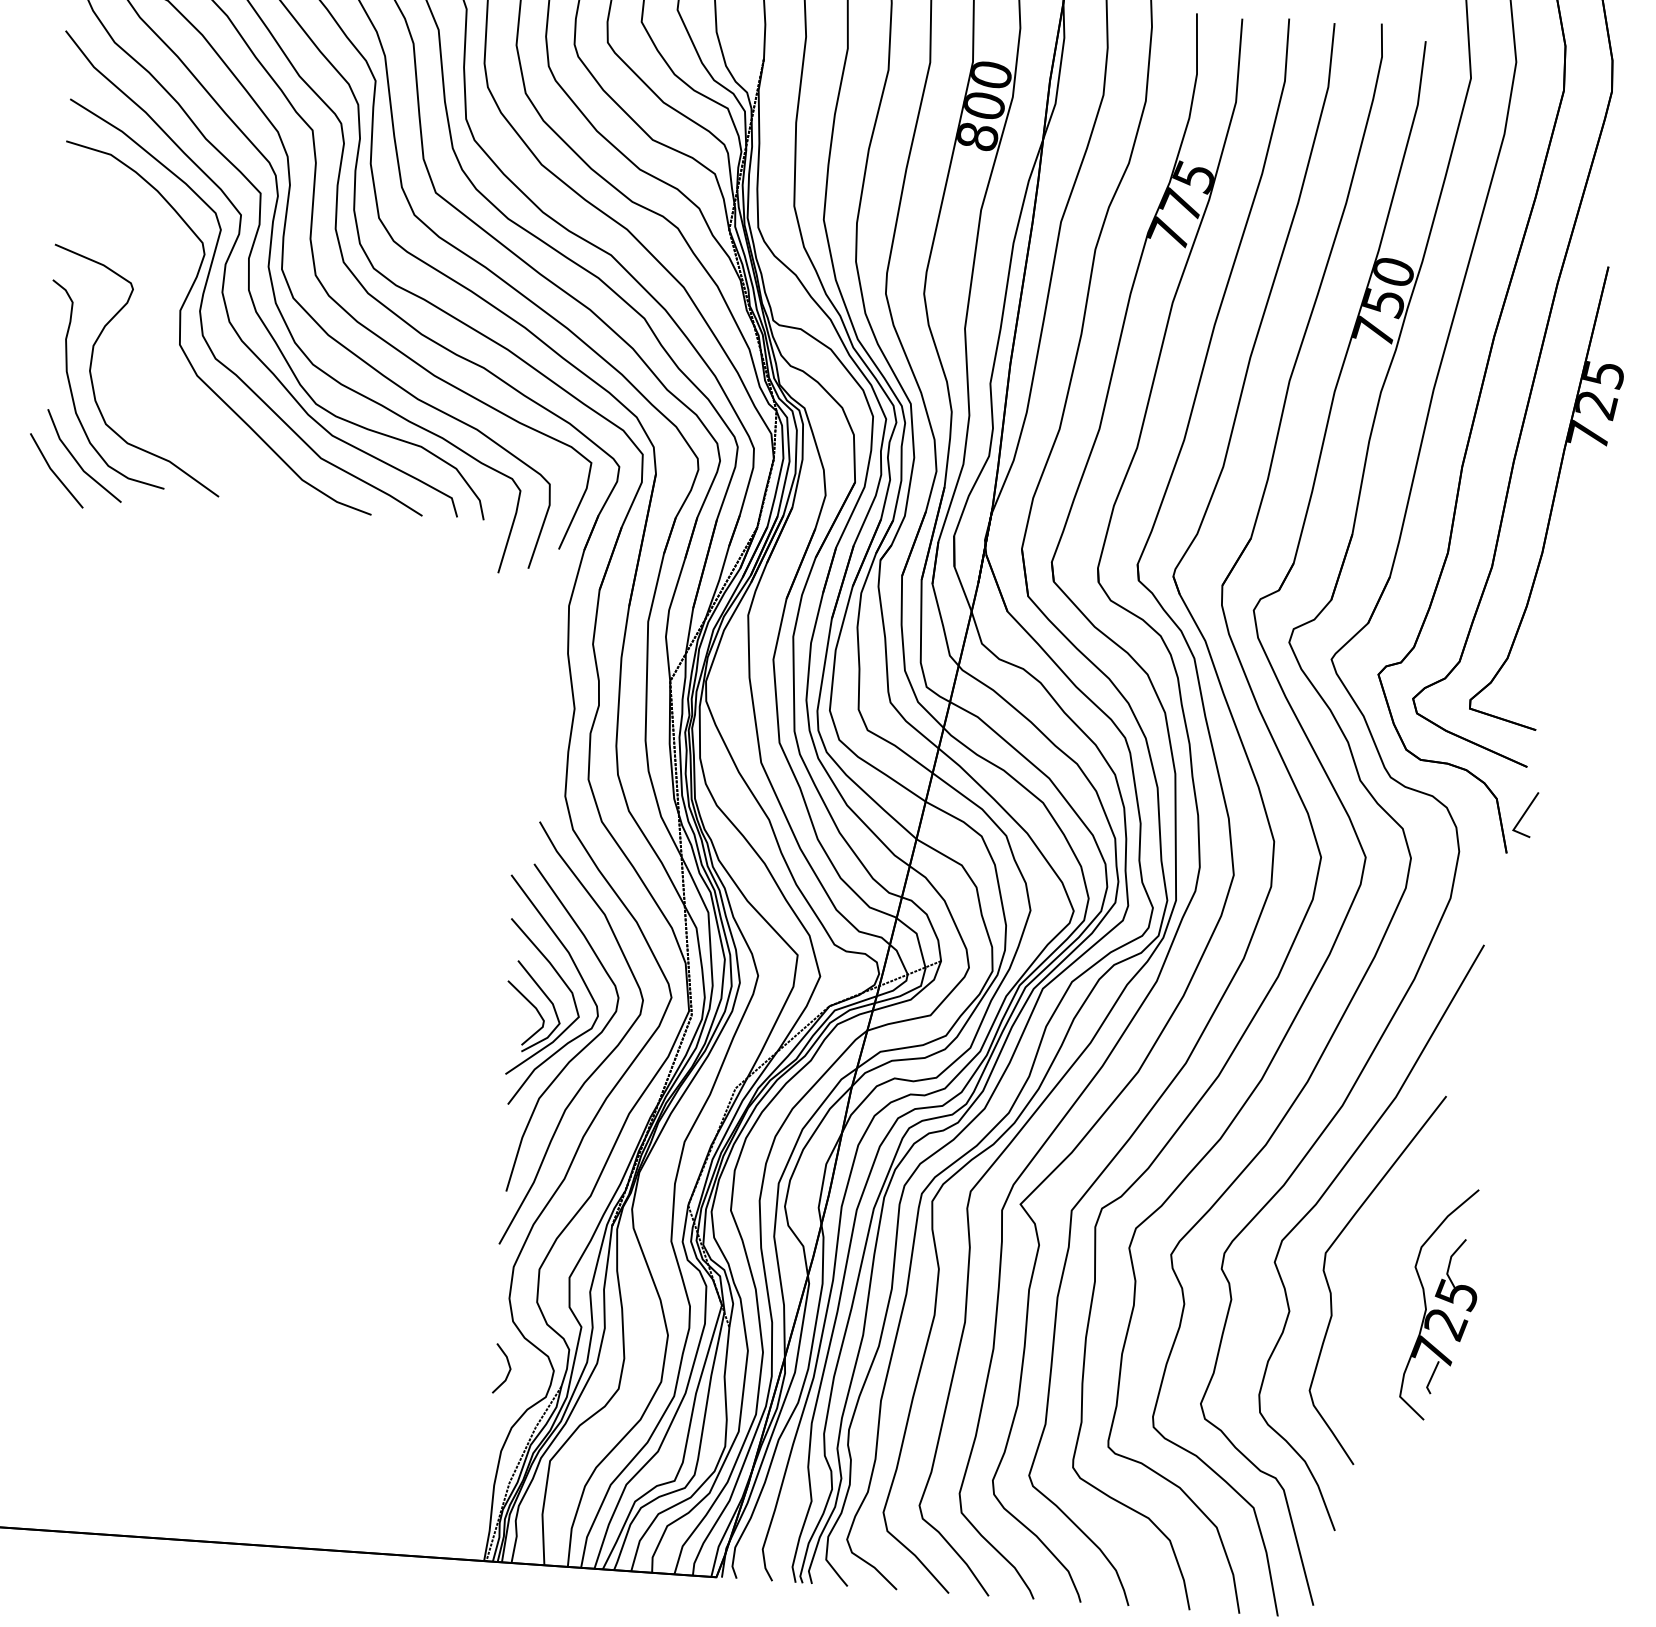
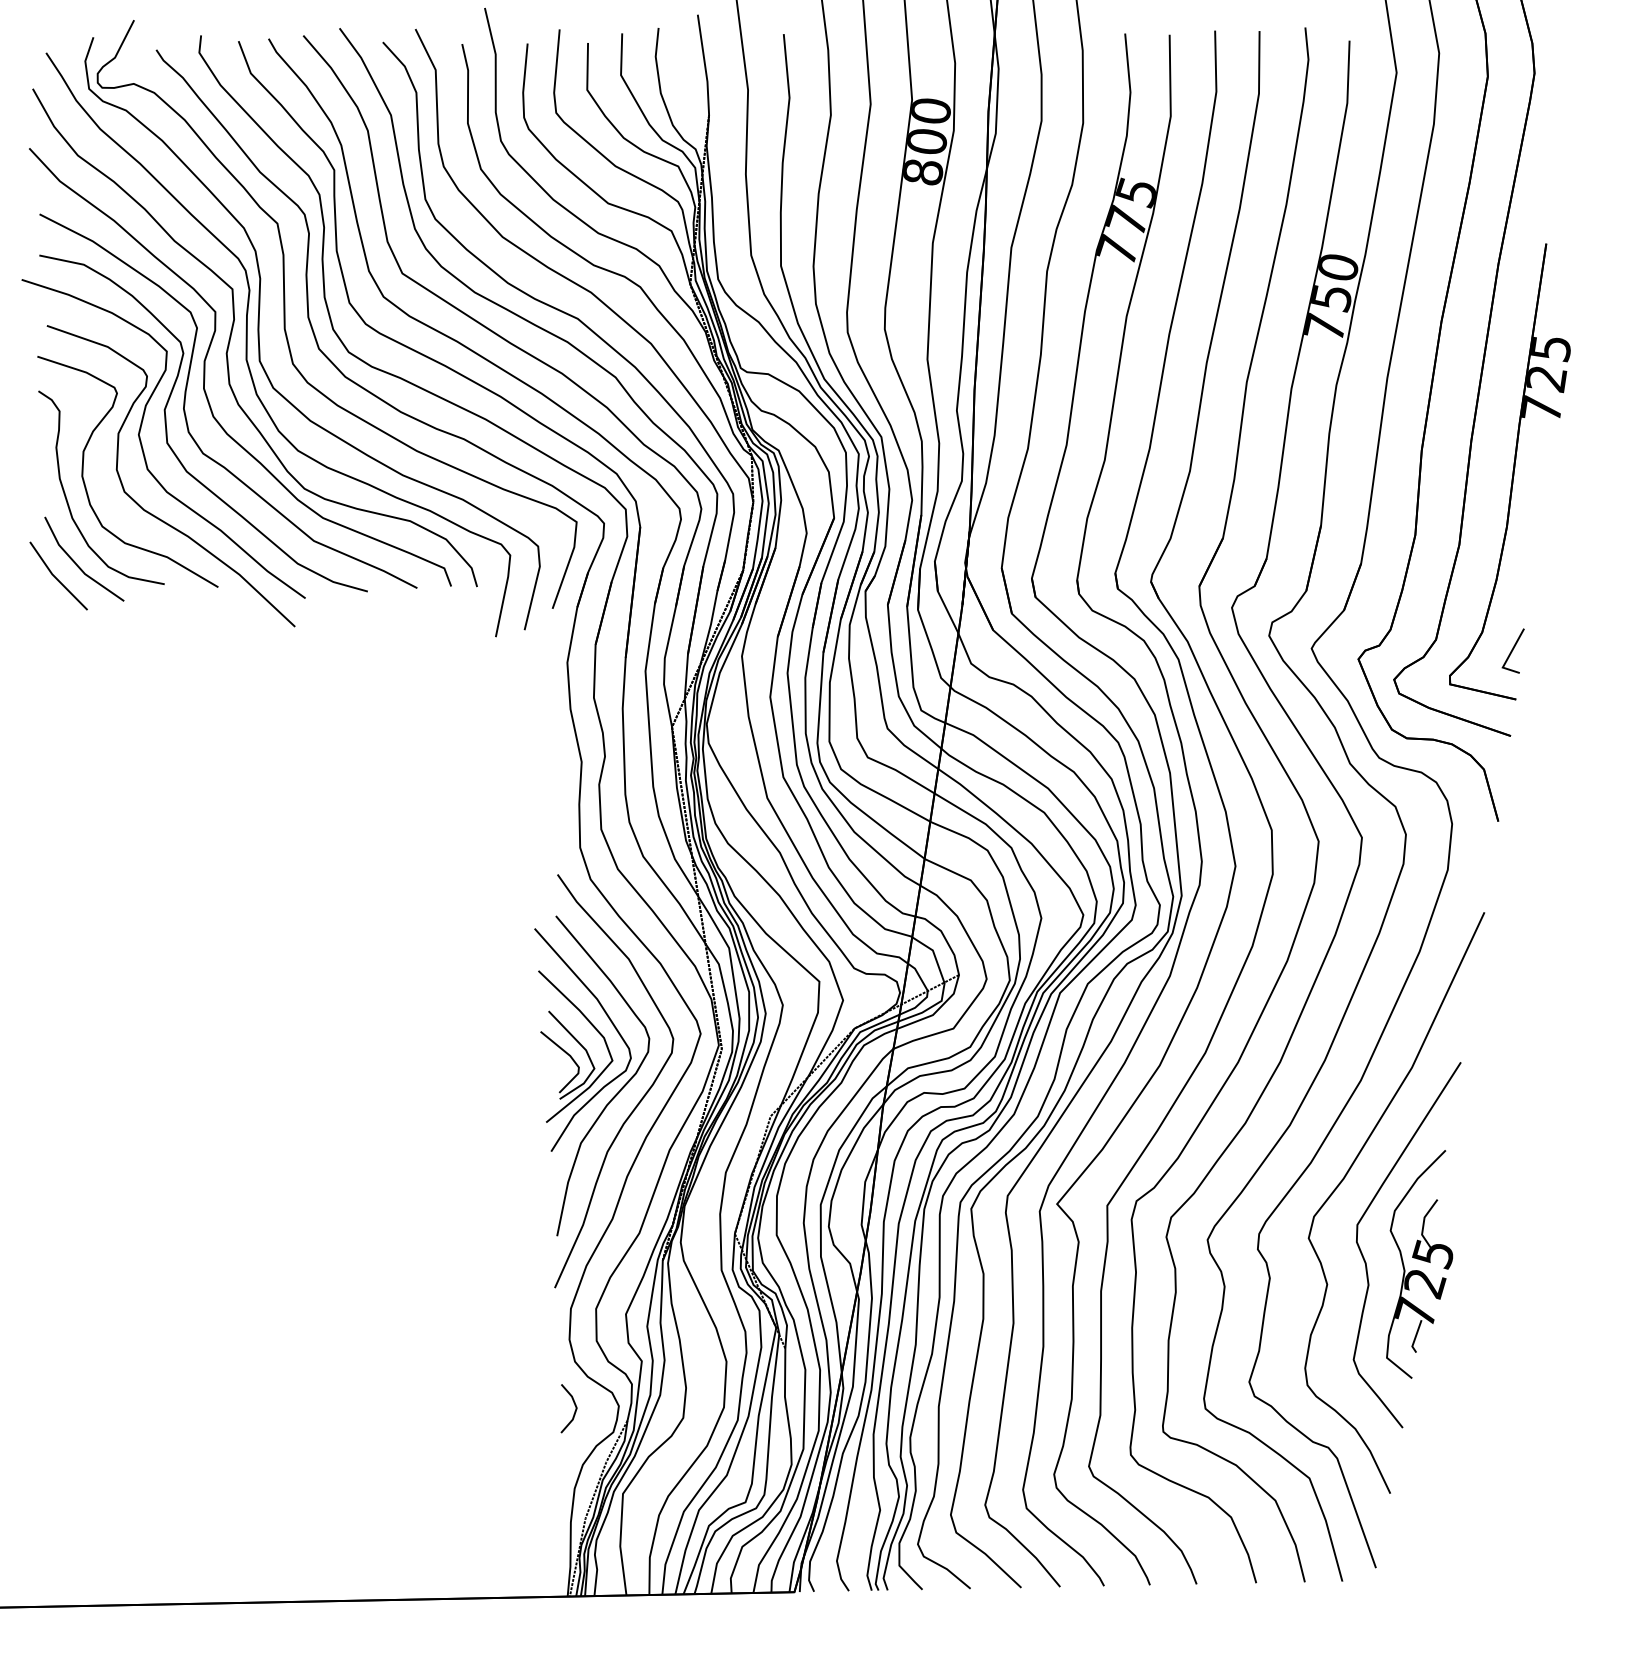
part: (156, 356) -> (145, 456), added
line: (1524, 813) -> (1512, 650), moved
part: (1441, 1304) -> (1419, 1264), moved

